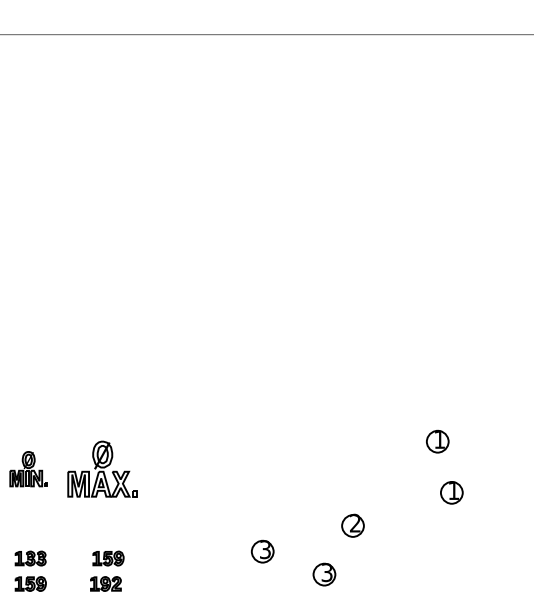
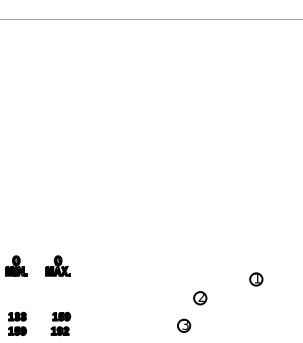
part: (438, 441) -> (248, 250), removed
part: (101, 468) -> (57, 265), size x0.62
part: (263, 551) -> (149, 312), removed

